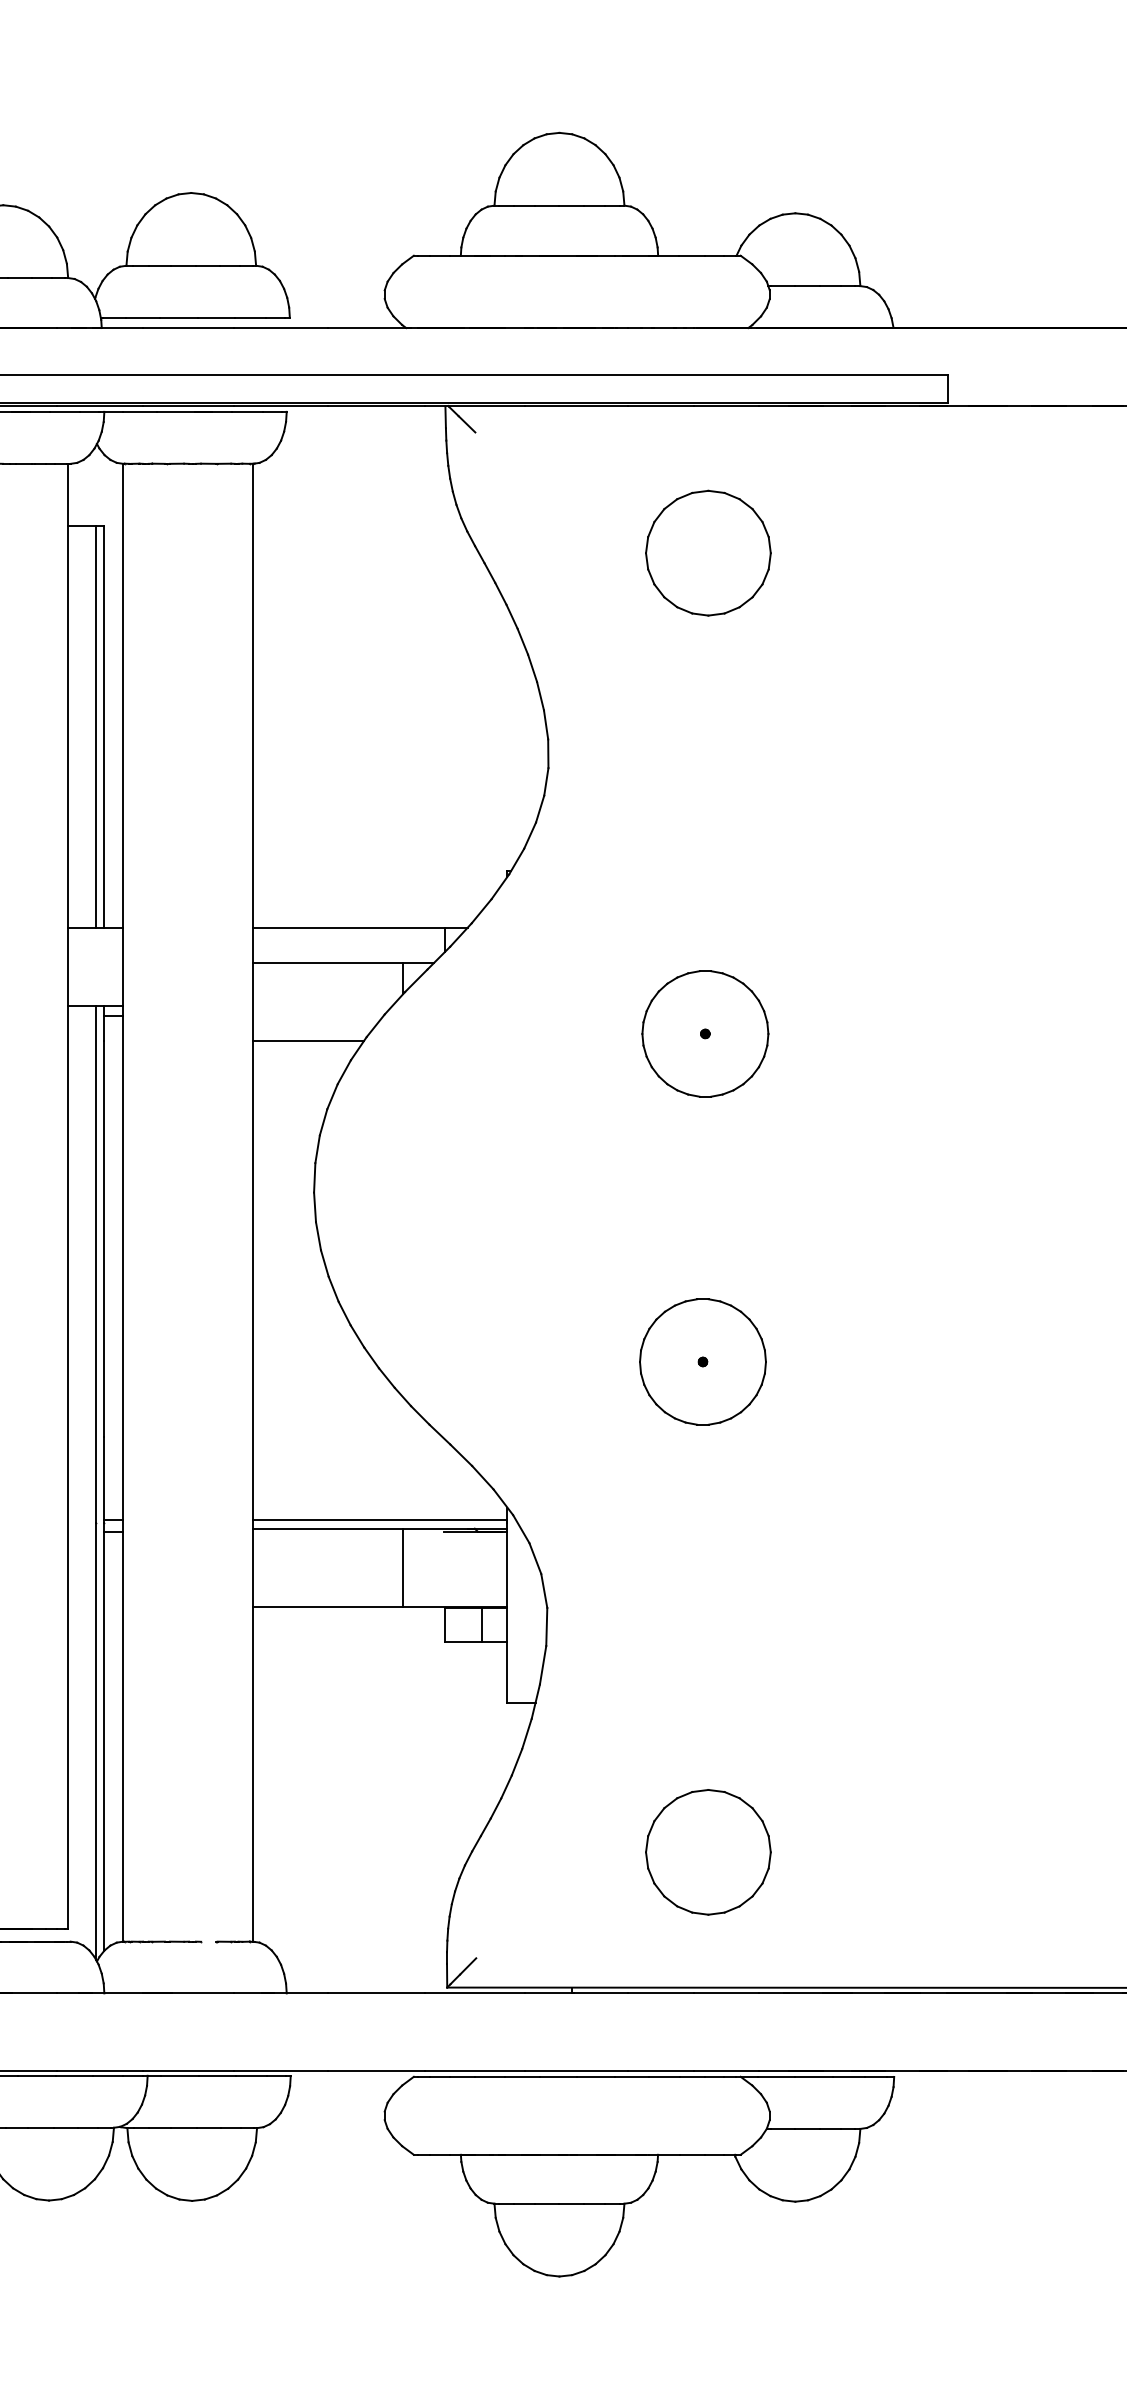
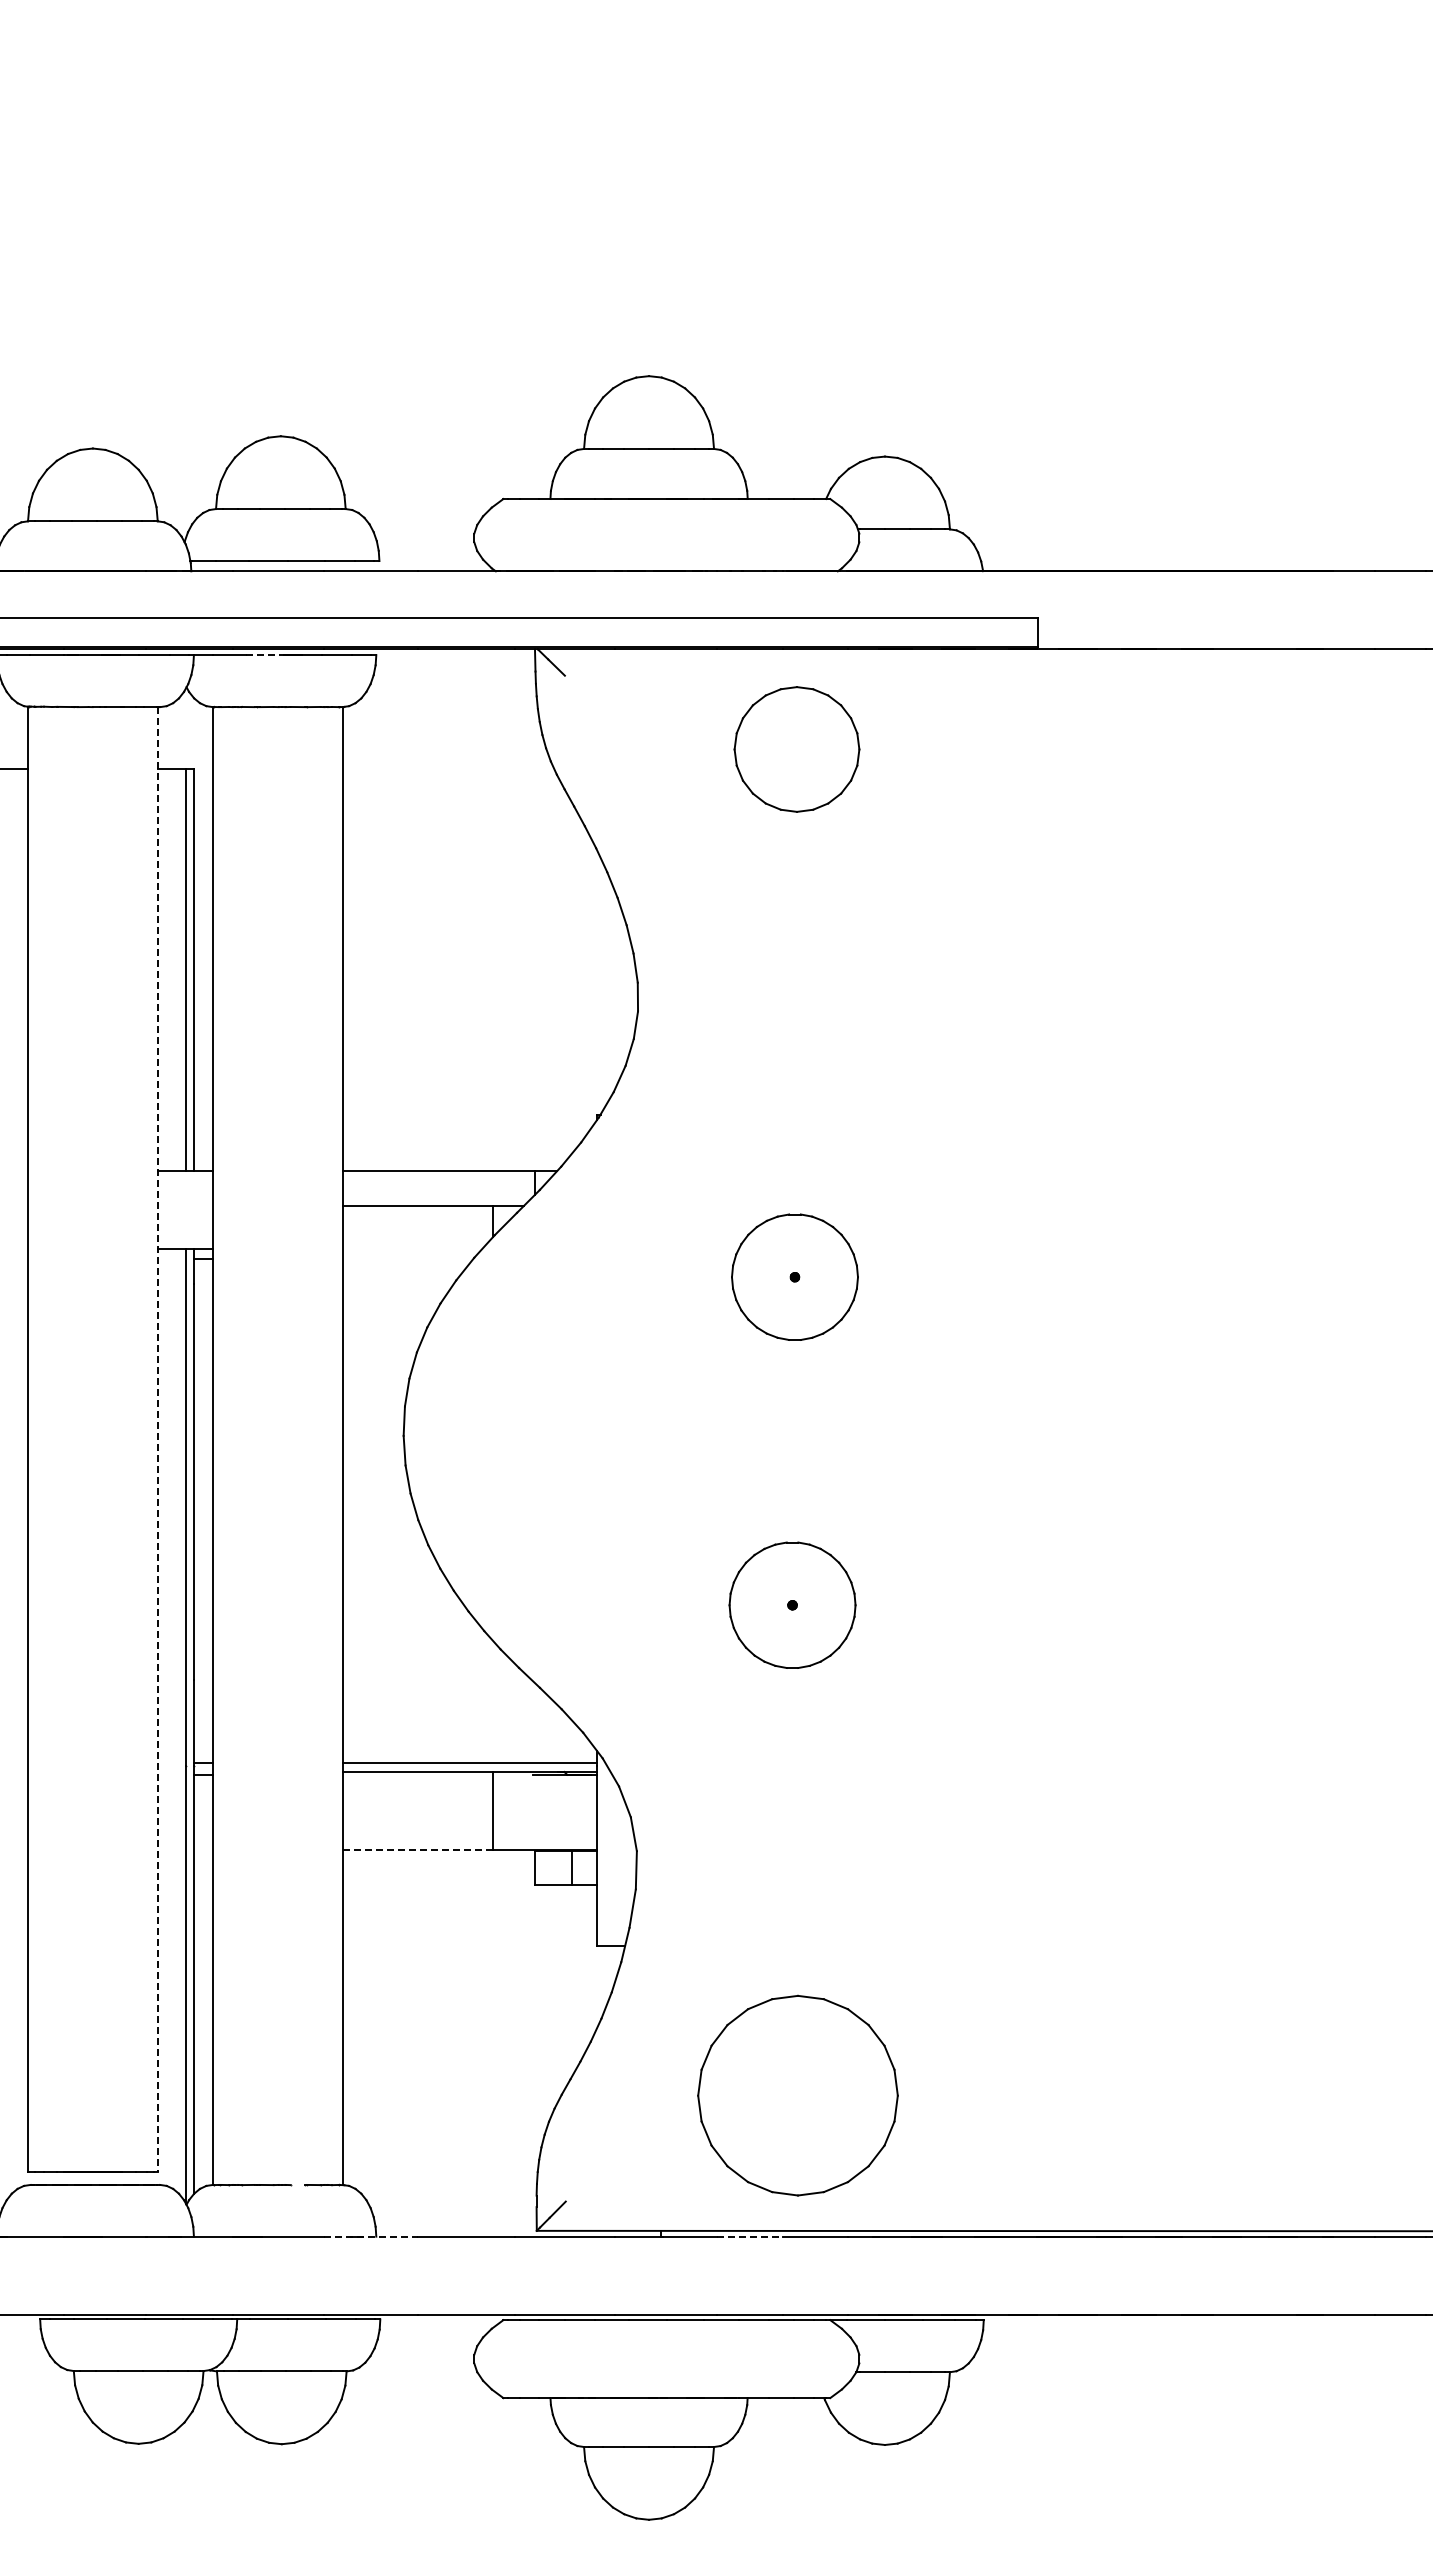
line: (175, 412) -> (265, 655), solid -> dashed
part: (707, 553) -> (796, 749), moved
line: (307, 1041) -> (397, 1284), removed
line: (67, 1197) -> (157, 1440), solid -> dashed
line: (327, 1606) -> (417, 1849), solid -> dashed
part: (707, 1852) -> (797, 2095), size x1.6
line: (281, 1993) -> (371, 2236), solid -> dashed
line: (660, 1993) -> (750, 2236), solid -> dashed

